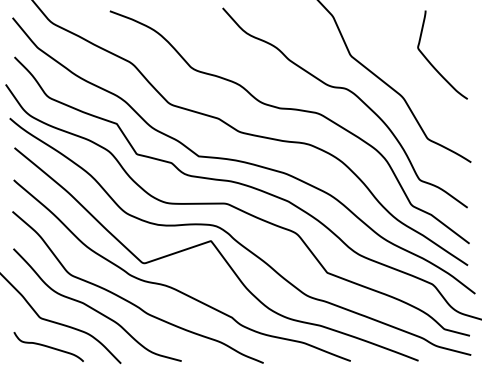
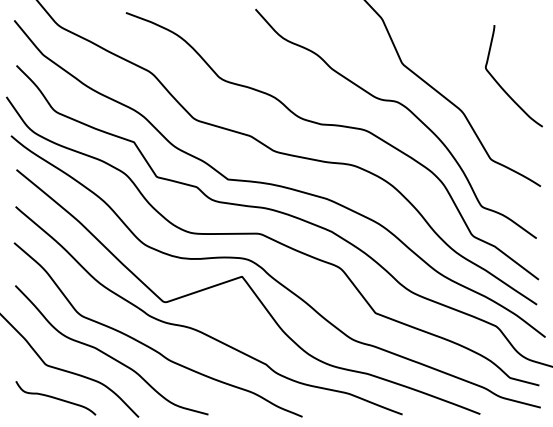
curve: (432, 64) -> (502, 87), moved

